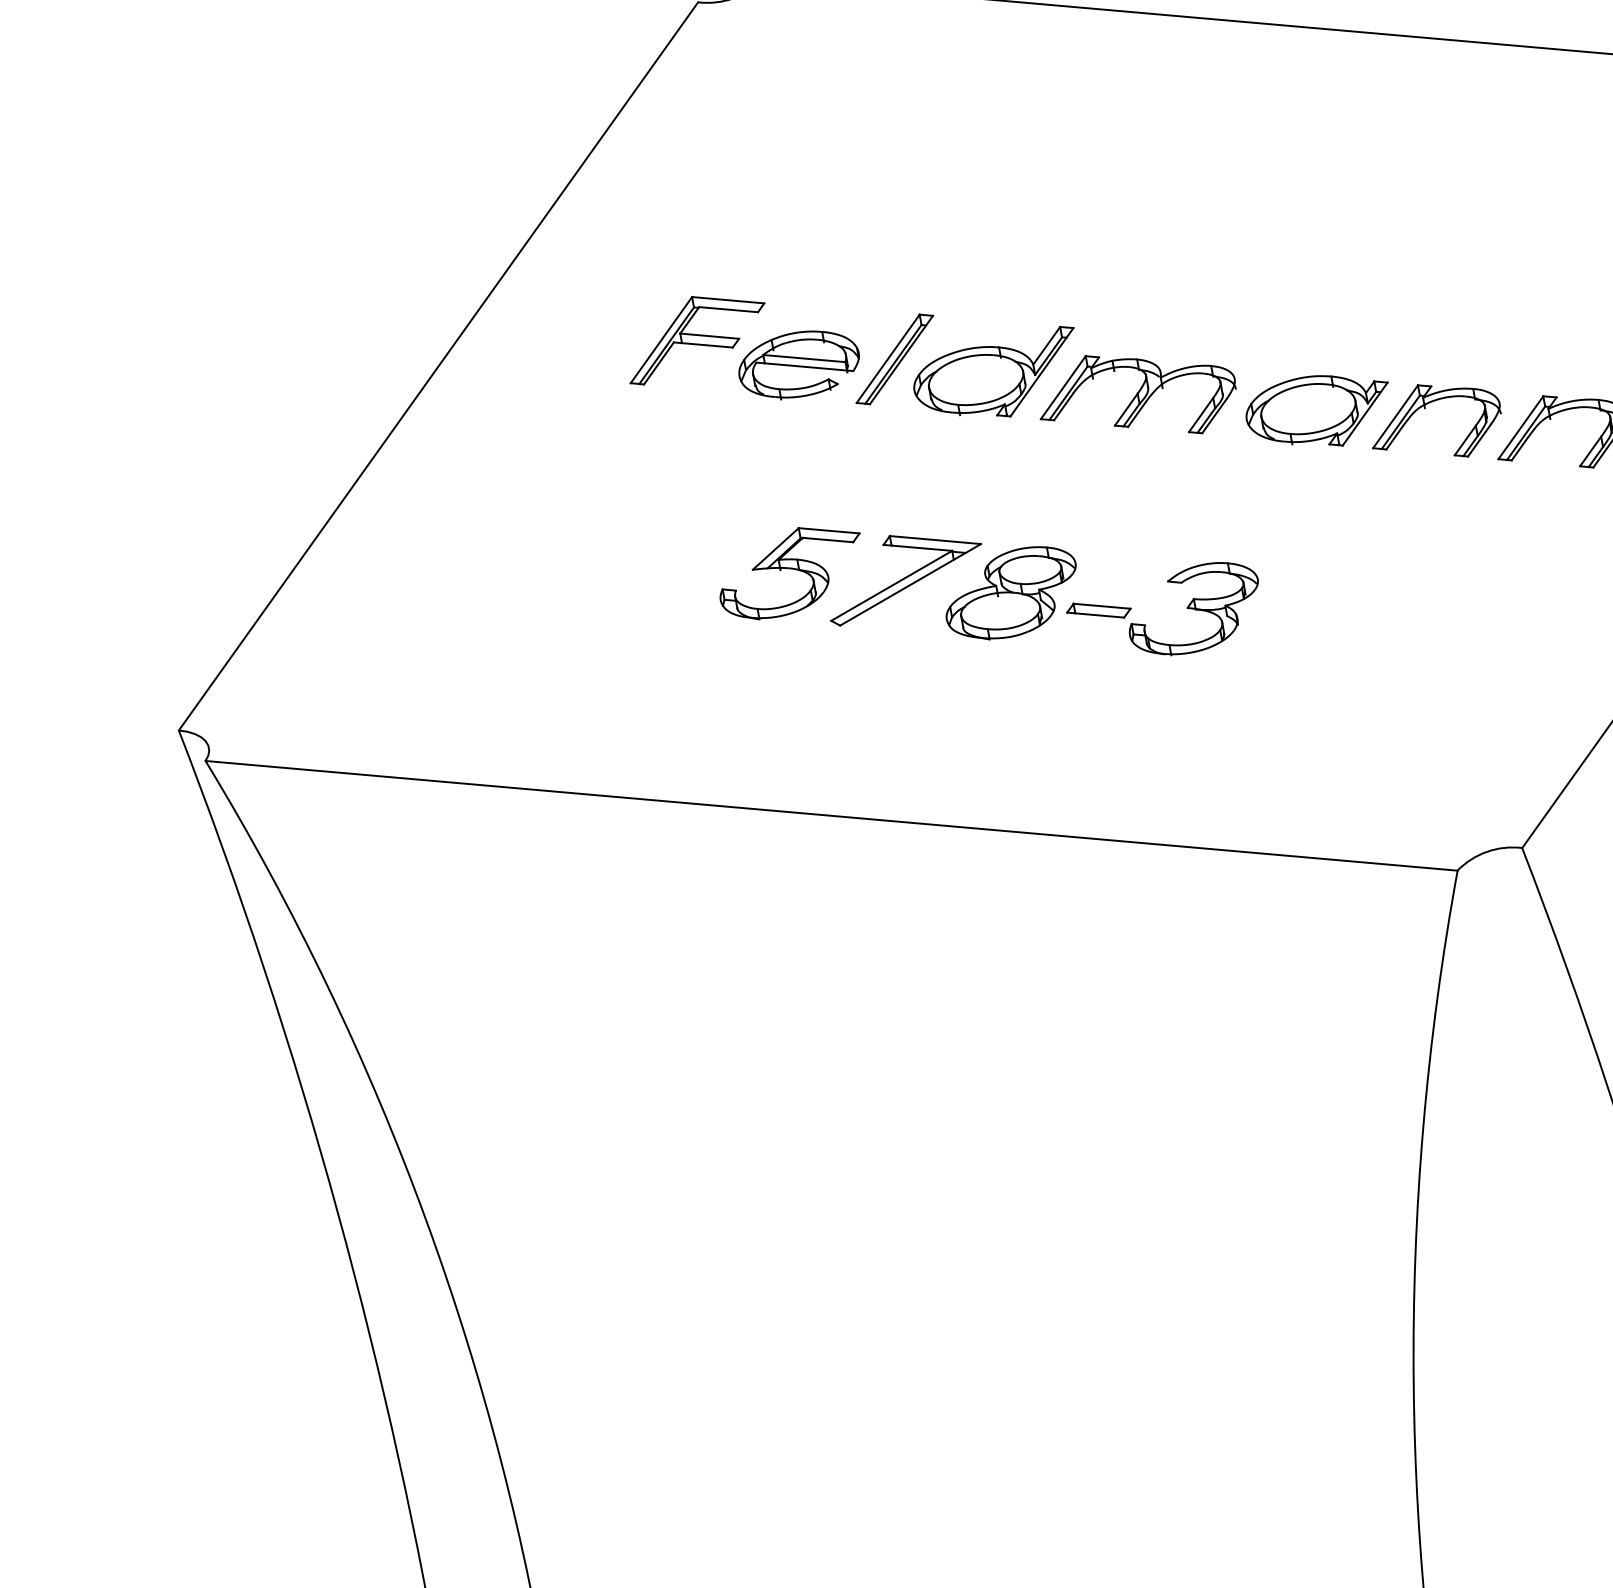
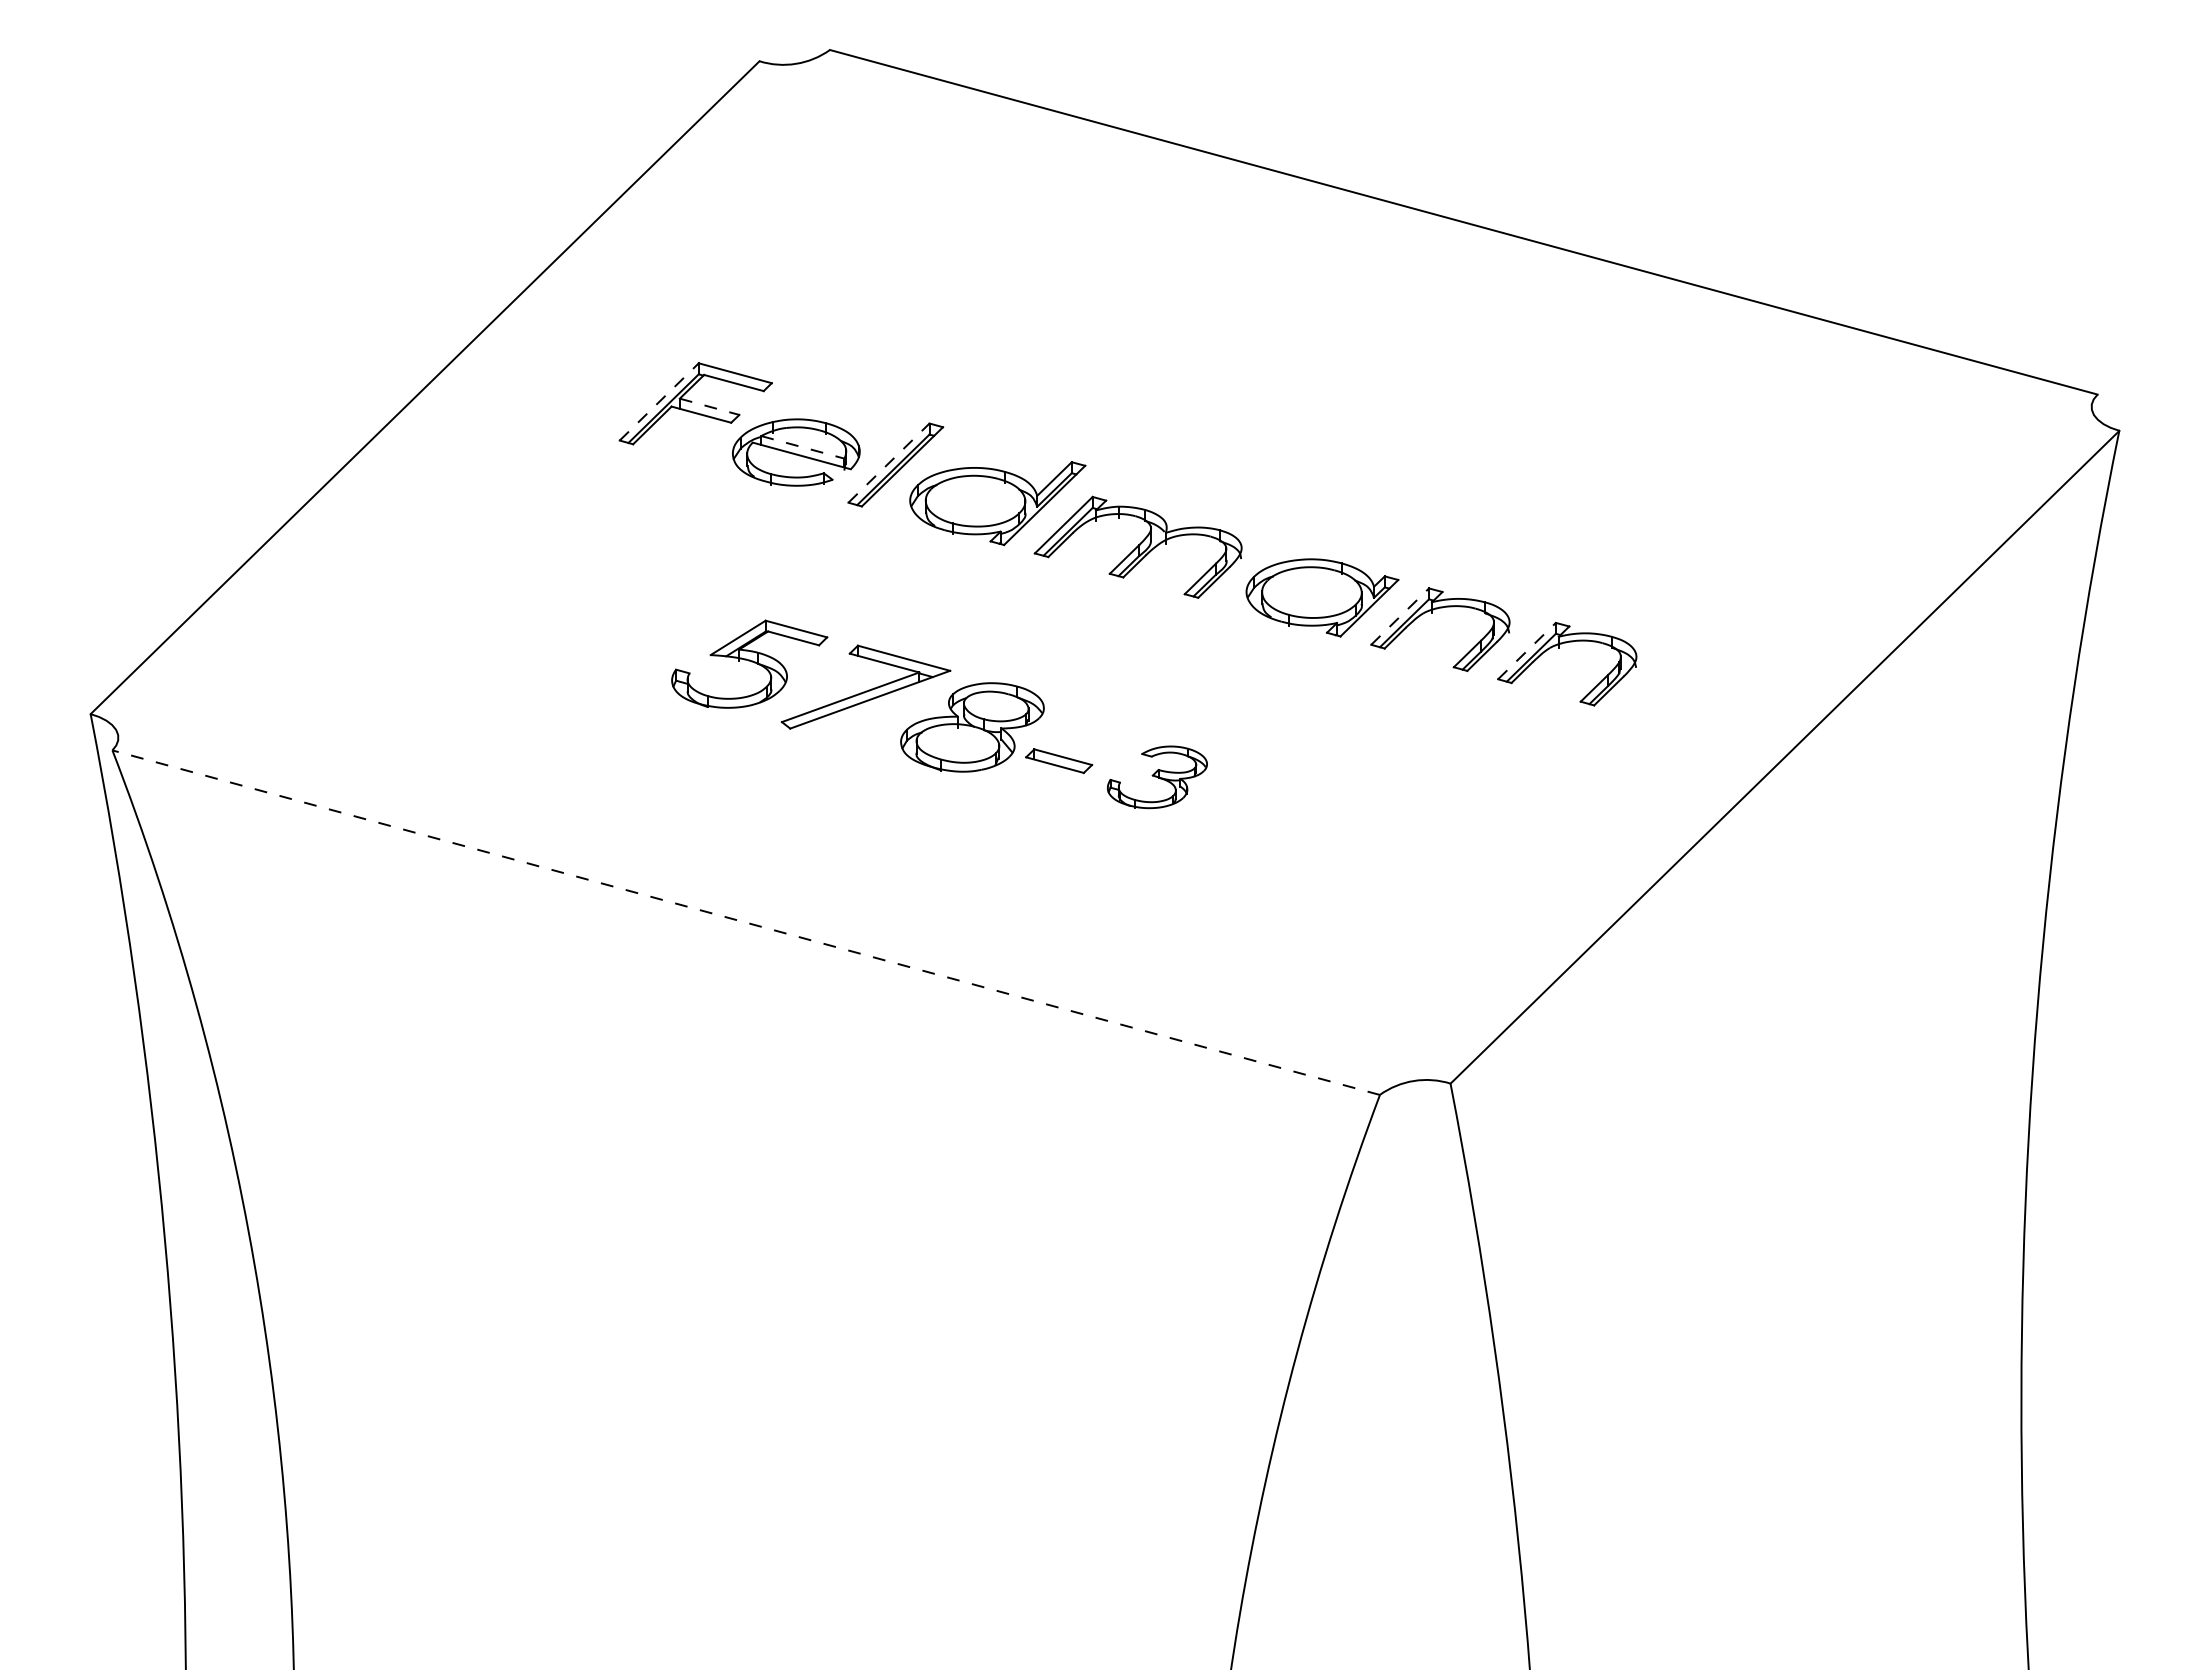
line: (709, 335) -> (709, 406), solid -> dashed
line: (661, 339) -> (659, 401), solid -> dashed
line: (805, 358) -> (803, 447), solid -> dashed
line: (888, 359) -> (889, 463), solid -> dashed
line: (1395, 416) -> (1400, 616), solid -> dashed
line: (1521, 427) -> (1527, 650), solid -> dashed
part: (1194, 609) -> (1157, 777), size x0.7
line: (831, 815) -> (746, 922), solid -> dashed

